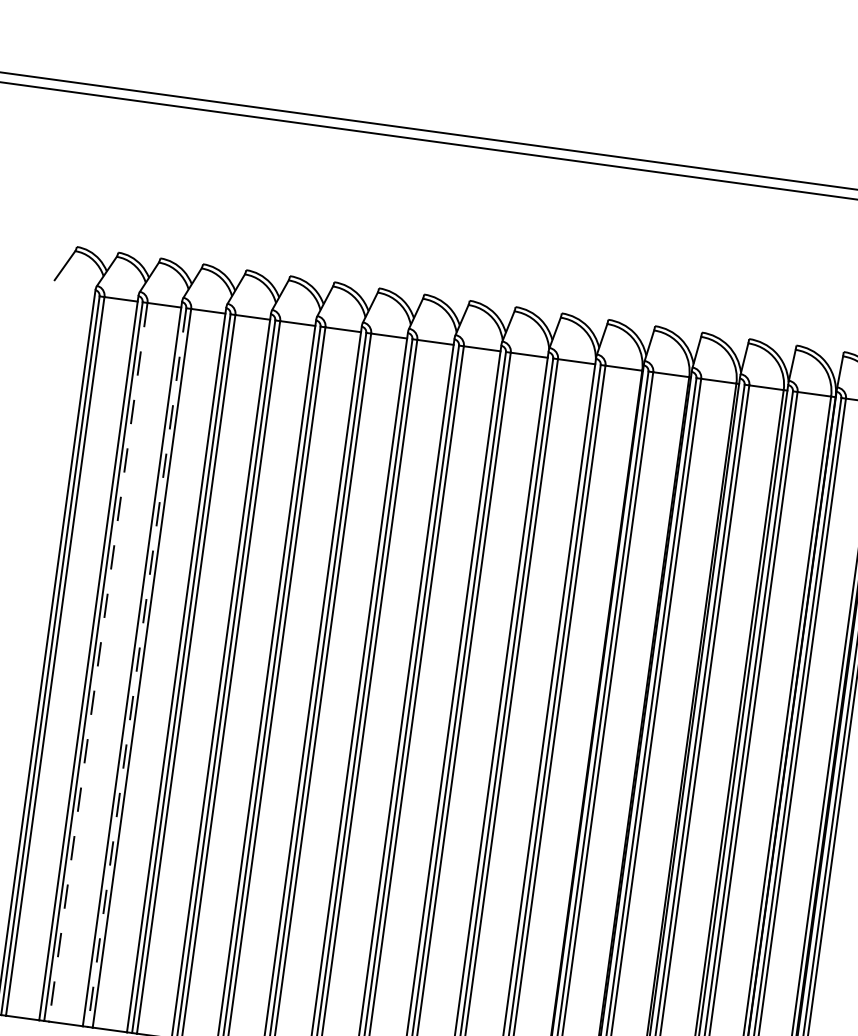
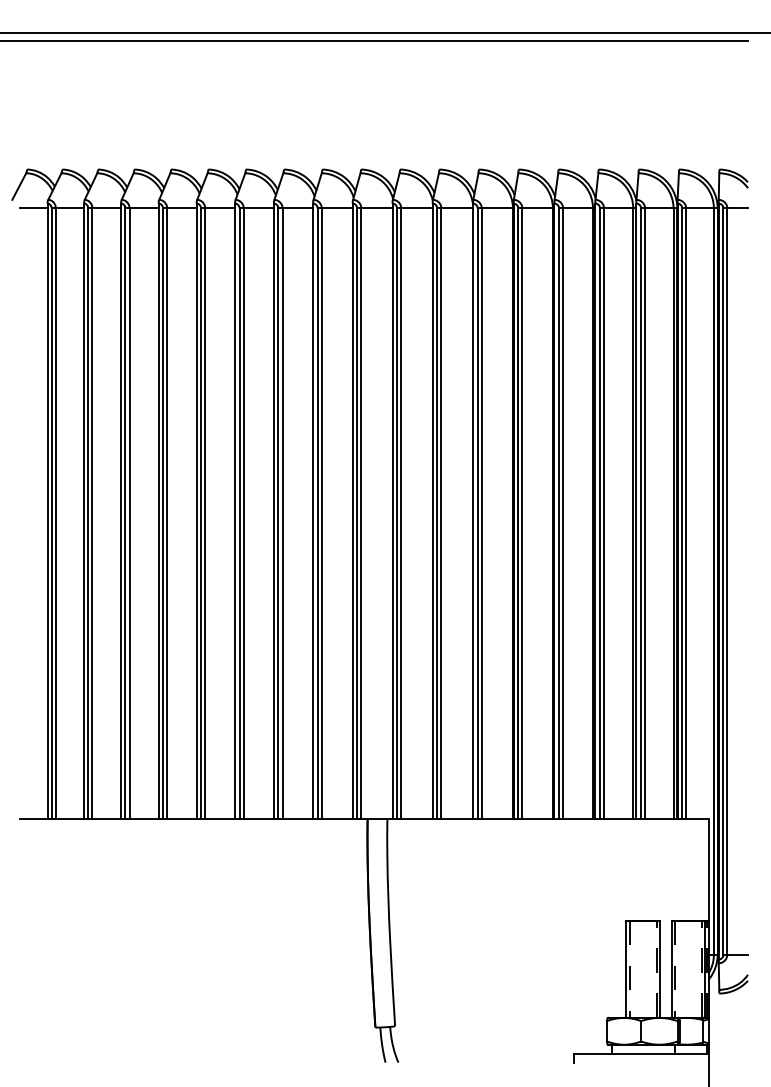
line: (78, 293) -> (33, 208), added
line: (98, 663) -> (92, 514), dashed -> solid
line: (137, 668) -> (125, 514), dashed -> solid

